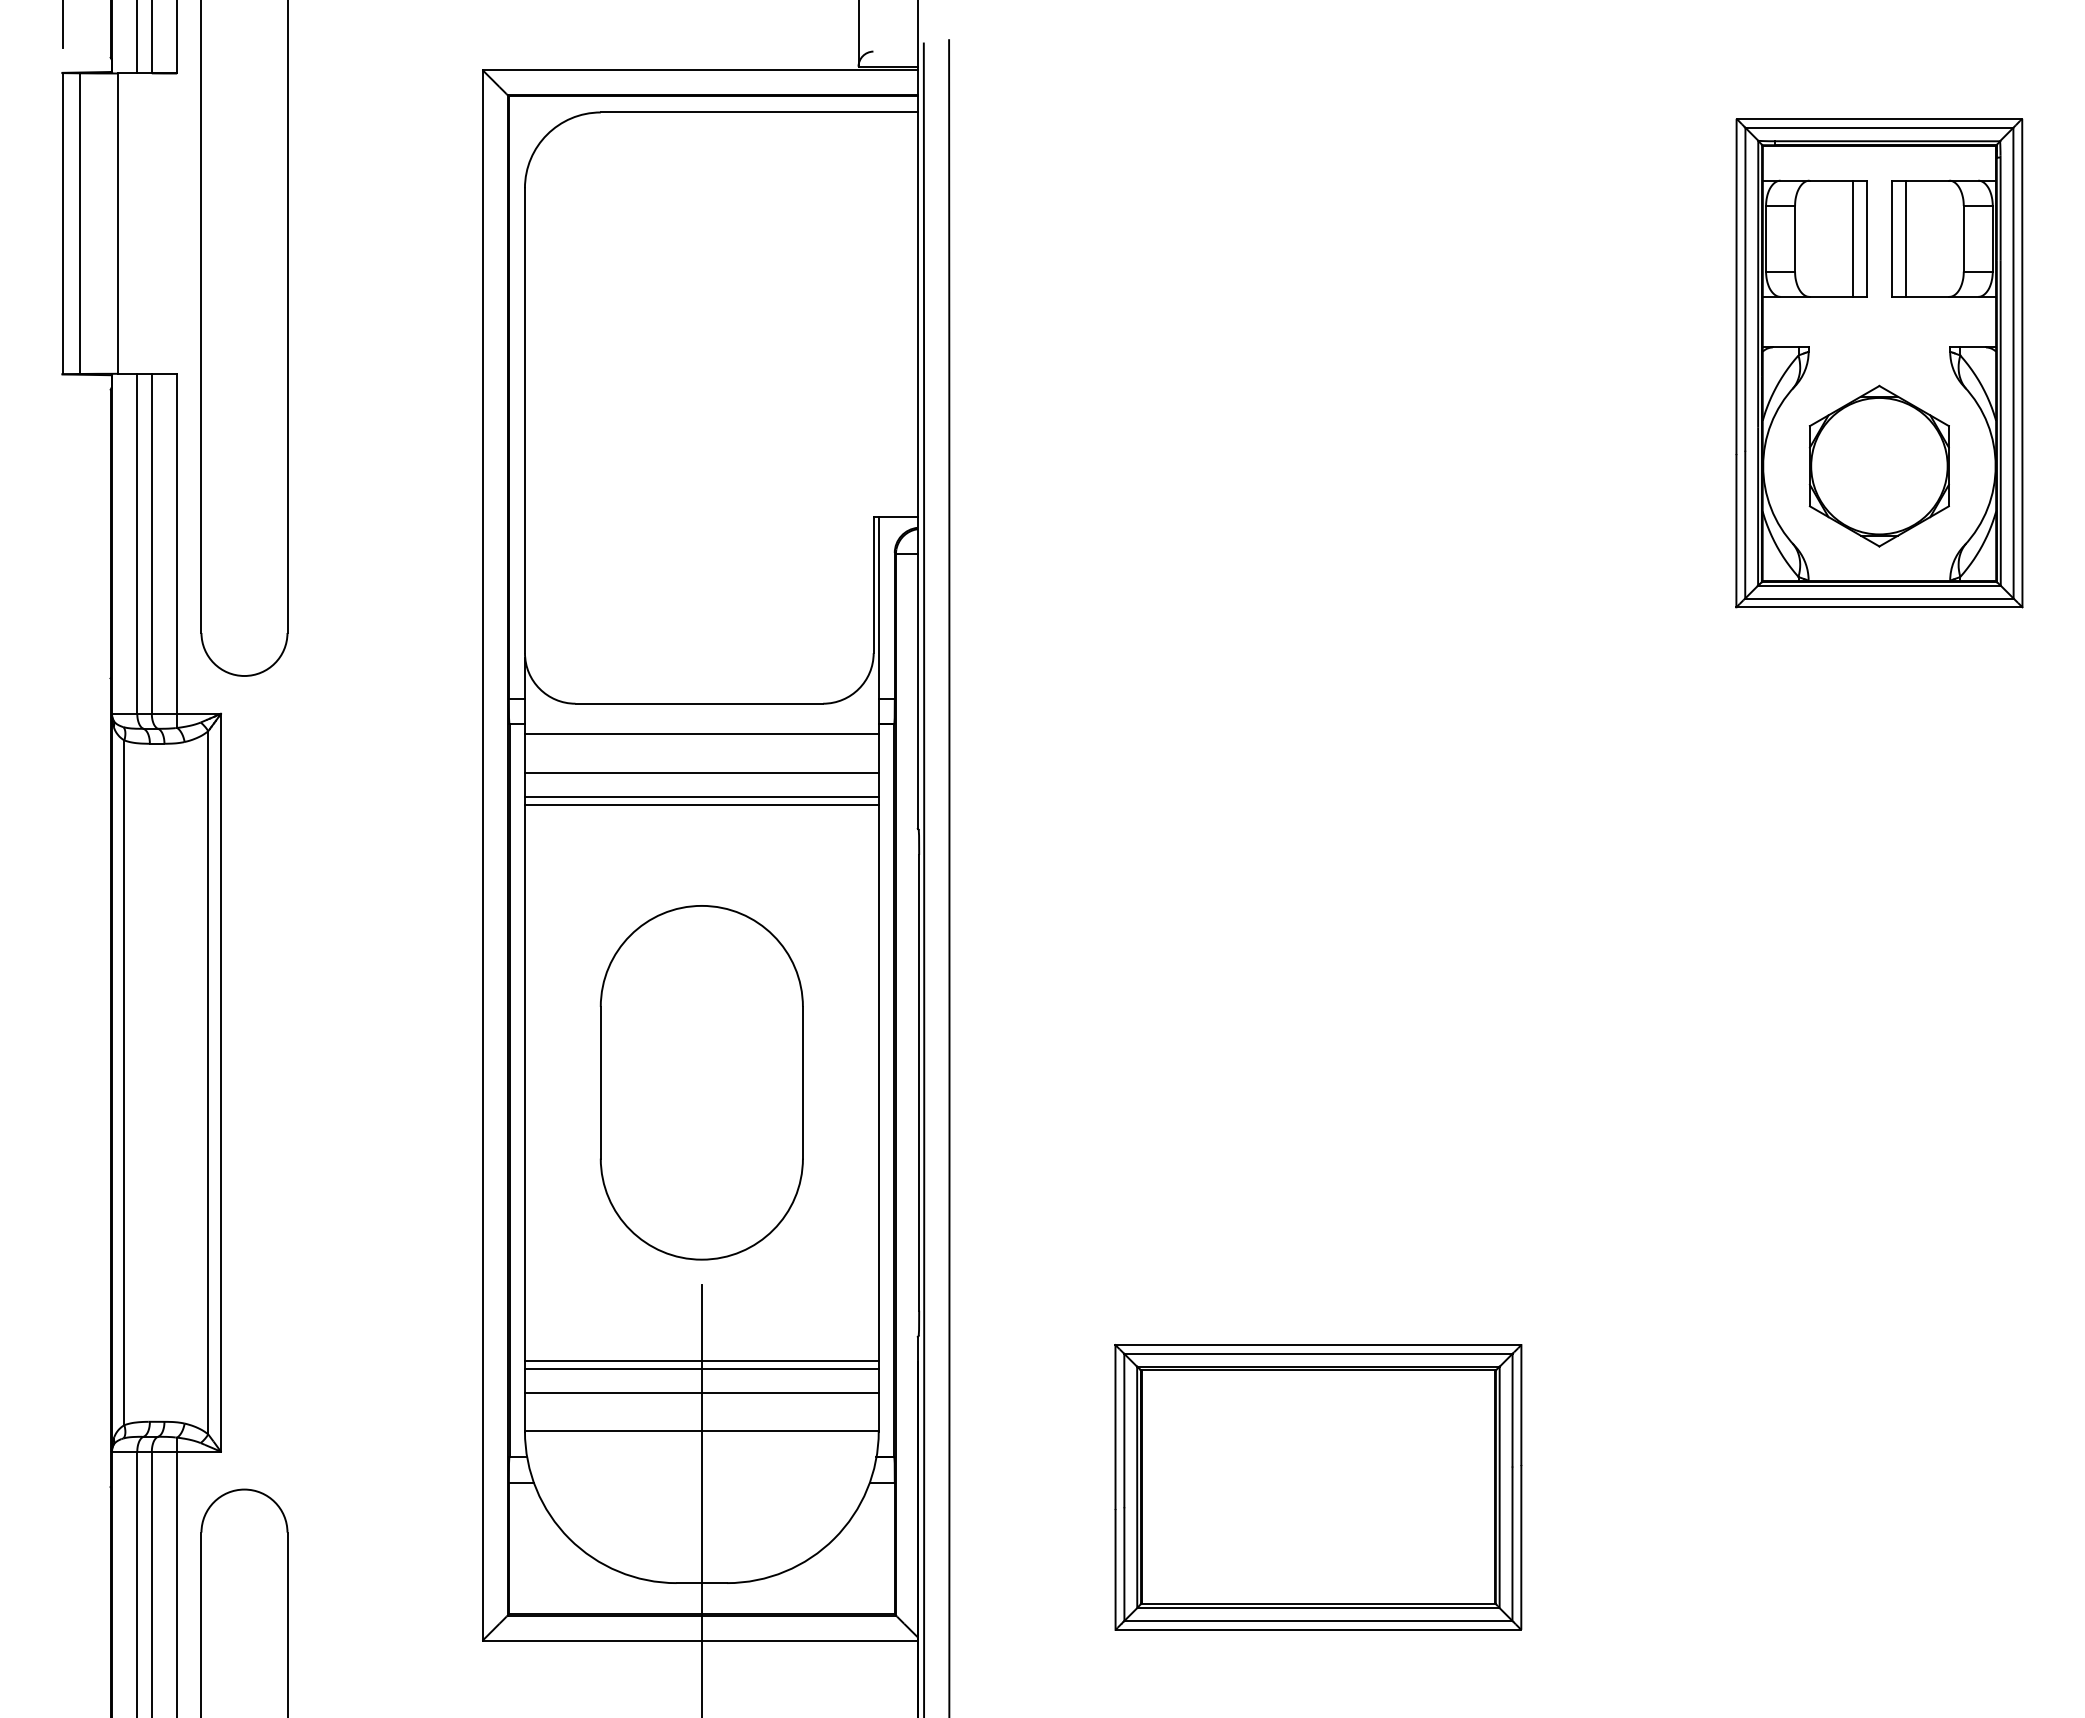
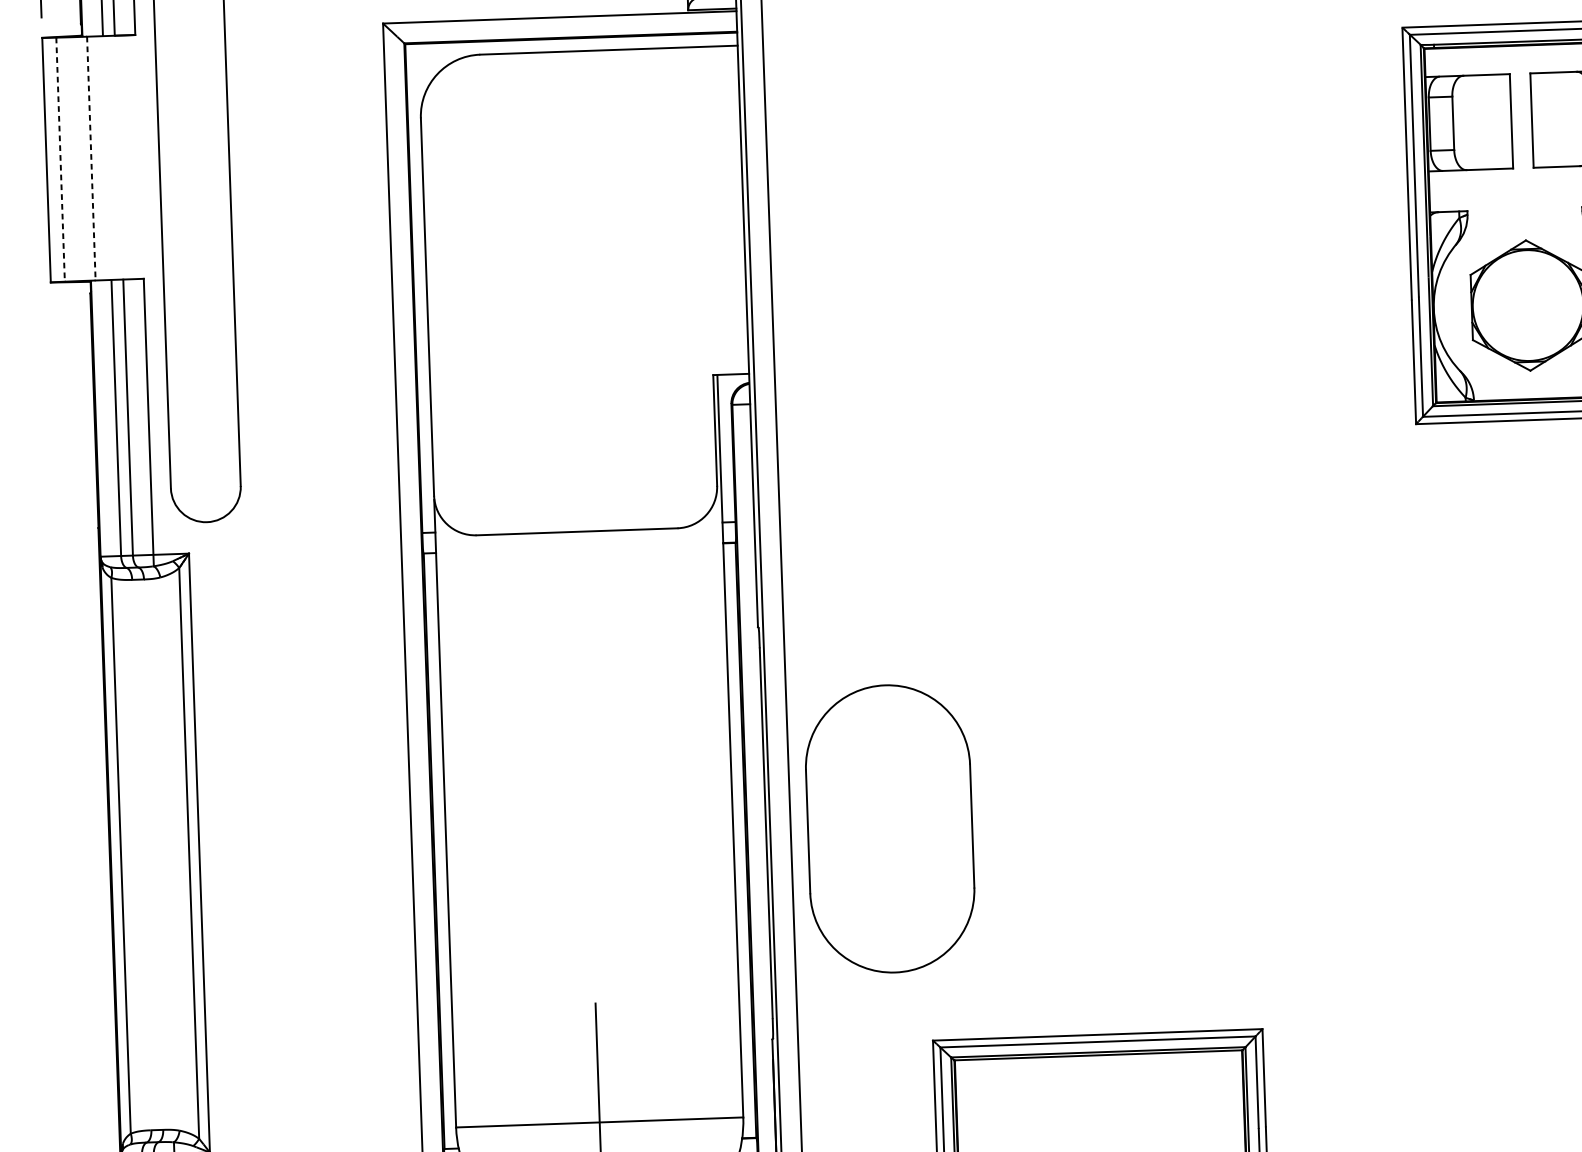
line: (79, 224) -> (60, 160), solid -> dashed
line: (117, 224) -> (91, 159), solid -> dashed
line: (1853, 238) -> (1500, 121), removed
line: (1905, 238) -> (1542, 119), removed
line: (701, 734) -> (579, 556), removed
line: (701, 772) -> (580, 587), removed
line: (701, 797) -> (581, 607), removed
line: (701, 804) -> (581, 613), removed
part: (701, 1082) -> (889, 828), moved
line: (701, 1360) -> (597, 1064), removed
line: (701, 1368) -> (597, 1071), removed
line: (701, 1392) -> (598, 1090), removed

